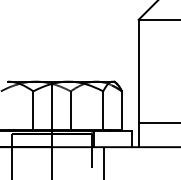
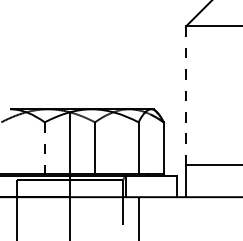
line: (138, 72) -> (186, 96), solid -> dashed
line: (33, 110) -> (44, 148), solid -> dashed

